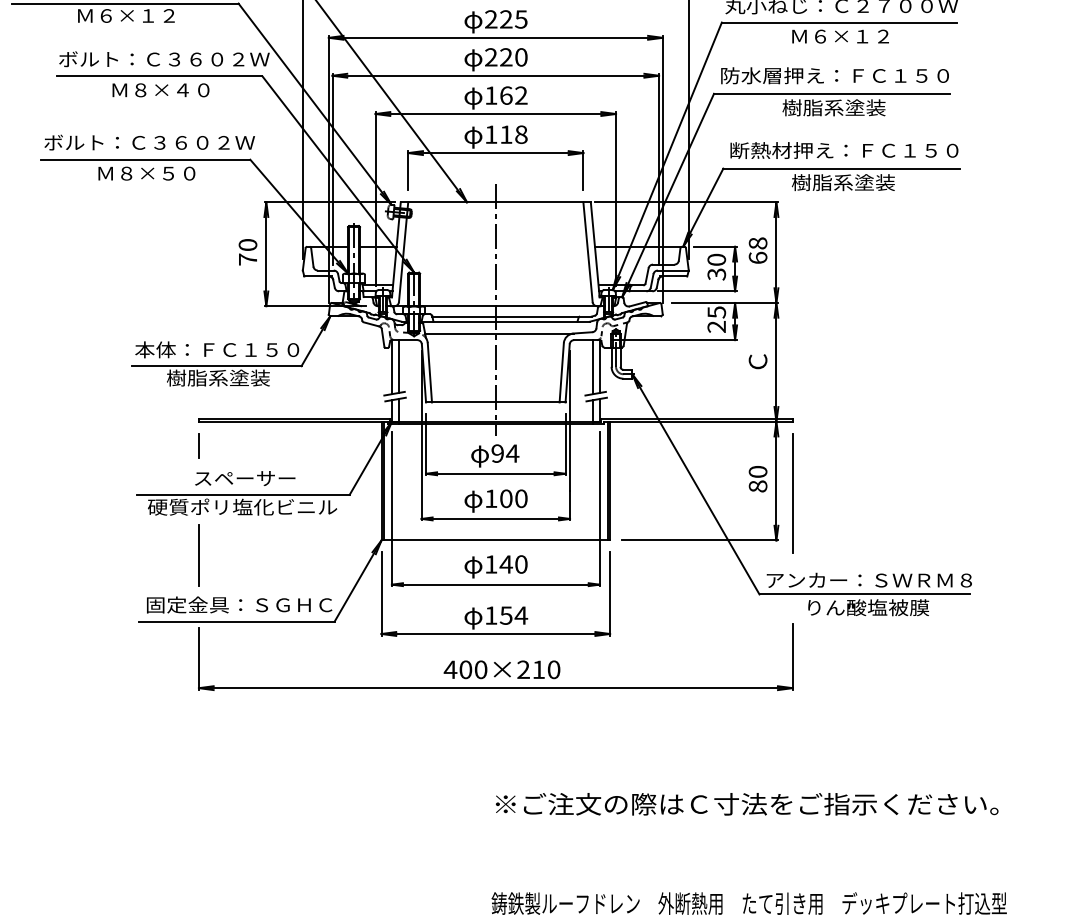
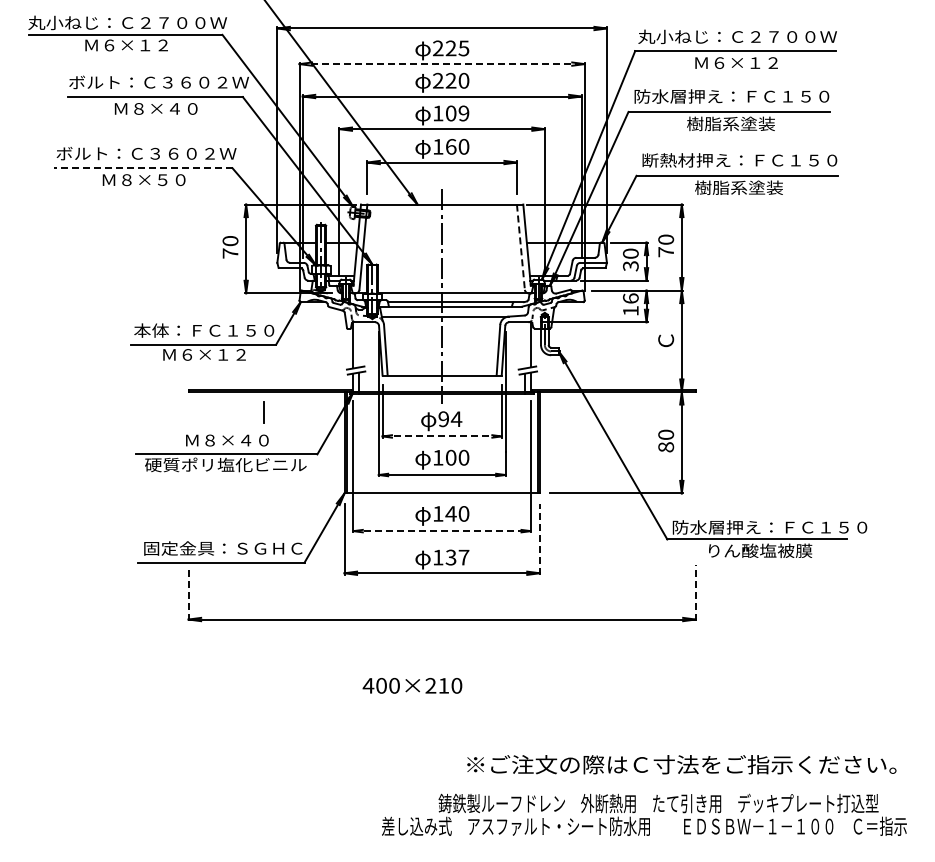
line: (496, 38) -> (442, 64), solid -> dashed
text: (513, 95) -> (457, 113), 162 -> 109
text: (513, 134) -> (457, 146), 118 -> 160
line: (144, 160) -> (142, 168), solid -> dashed
text: (758, 250) -> (666, 245), 68 -> 70
line: (587, 252) -> (520, 247), solid -> dashed
text: (716, 319) -> (630, 304), 25 -> 16
line: (399, 366) -> (359, 344), removed
line: (593, 367) -> (525, 345), removed
text: (218, 377) -> (205, 354), 樹脂系塗装 -> Ｍ６×１２
line: (198, 445) -> (263, 412), moved
line: (496, 473) -> (442, 436), solid -> dashed
text: (244, 478) -> (227, 440), スペーサー -> Ｍ８×４０
line: (792, 492) -> (695, 452), removed
line: (198, 555) -> (188, 506), removed
text: (879, 580) -> (769, 527), アンカー：ＳＷＲＭ８ -> 防水層押え：ＦＣ１５０
line: (496, 585) -> (442, 531), solid -> dashed
line: (609, 594) -> (539, 539), solid -> dashed
text: (513, 615) -> (457, 557), 154 -> 137
line: (792, 656) -> (695, 592), solid -> dashed
line: (198, 658) -> (188, 594), solid -> dashed
text: (502, 669) -> (412, 685), moved
text: (746, 804) -> (681, 764), moved

